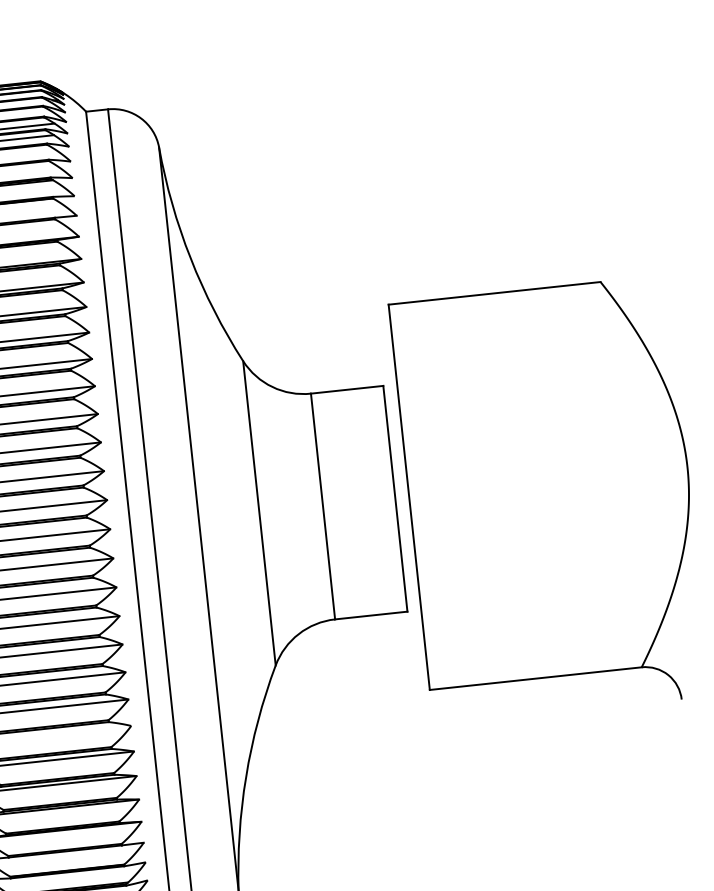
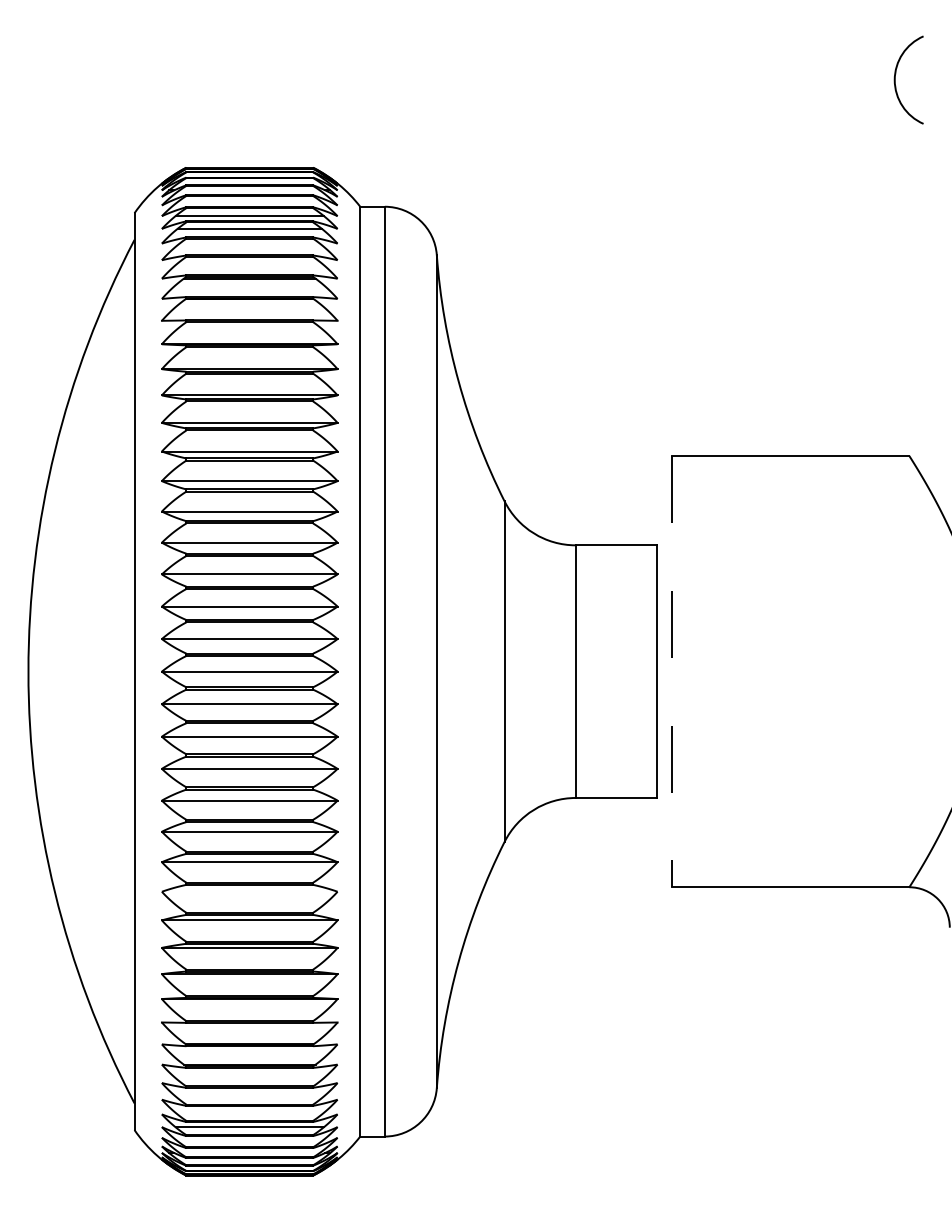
line: (409, 497) -> (672, 671), solid -> dashed

